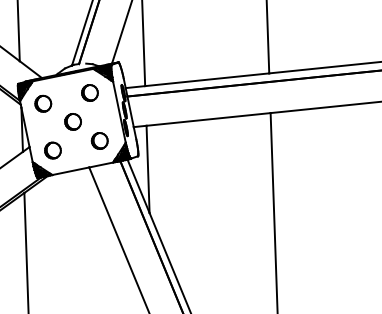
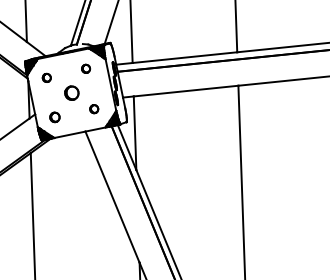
part: (89, 92) -> (85, 68), size x0.6
part: (43, 103) -> (46, 77), size x0.6
part: (98, 140) -> (93, 108), size x0.6
part: (52, 150) -> (54, 117), size x0.7

